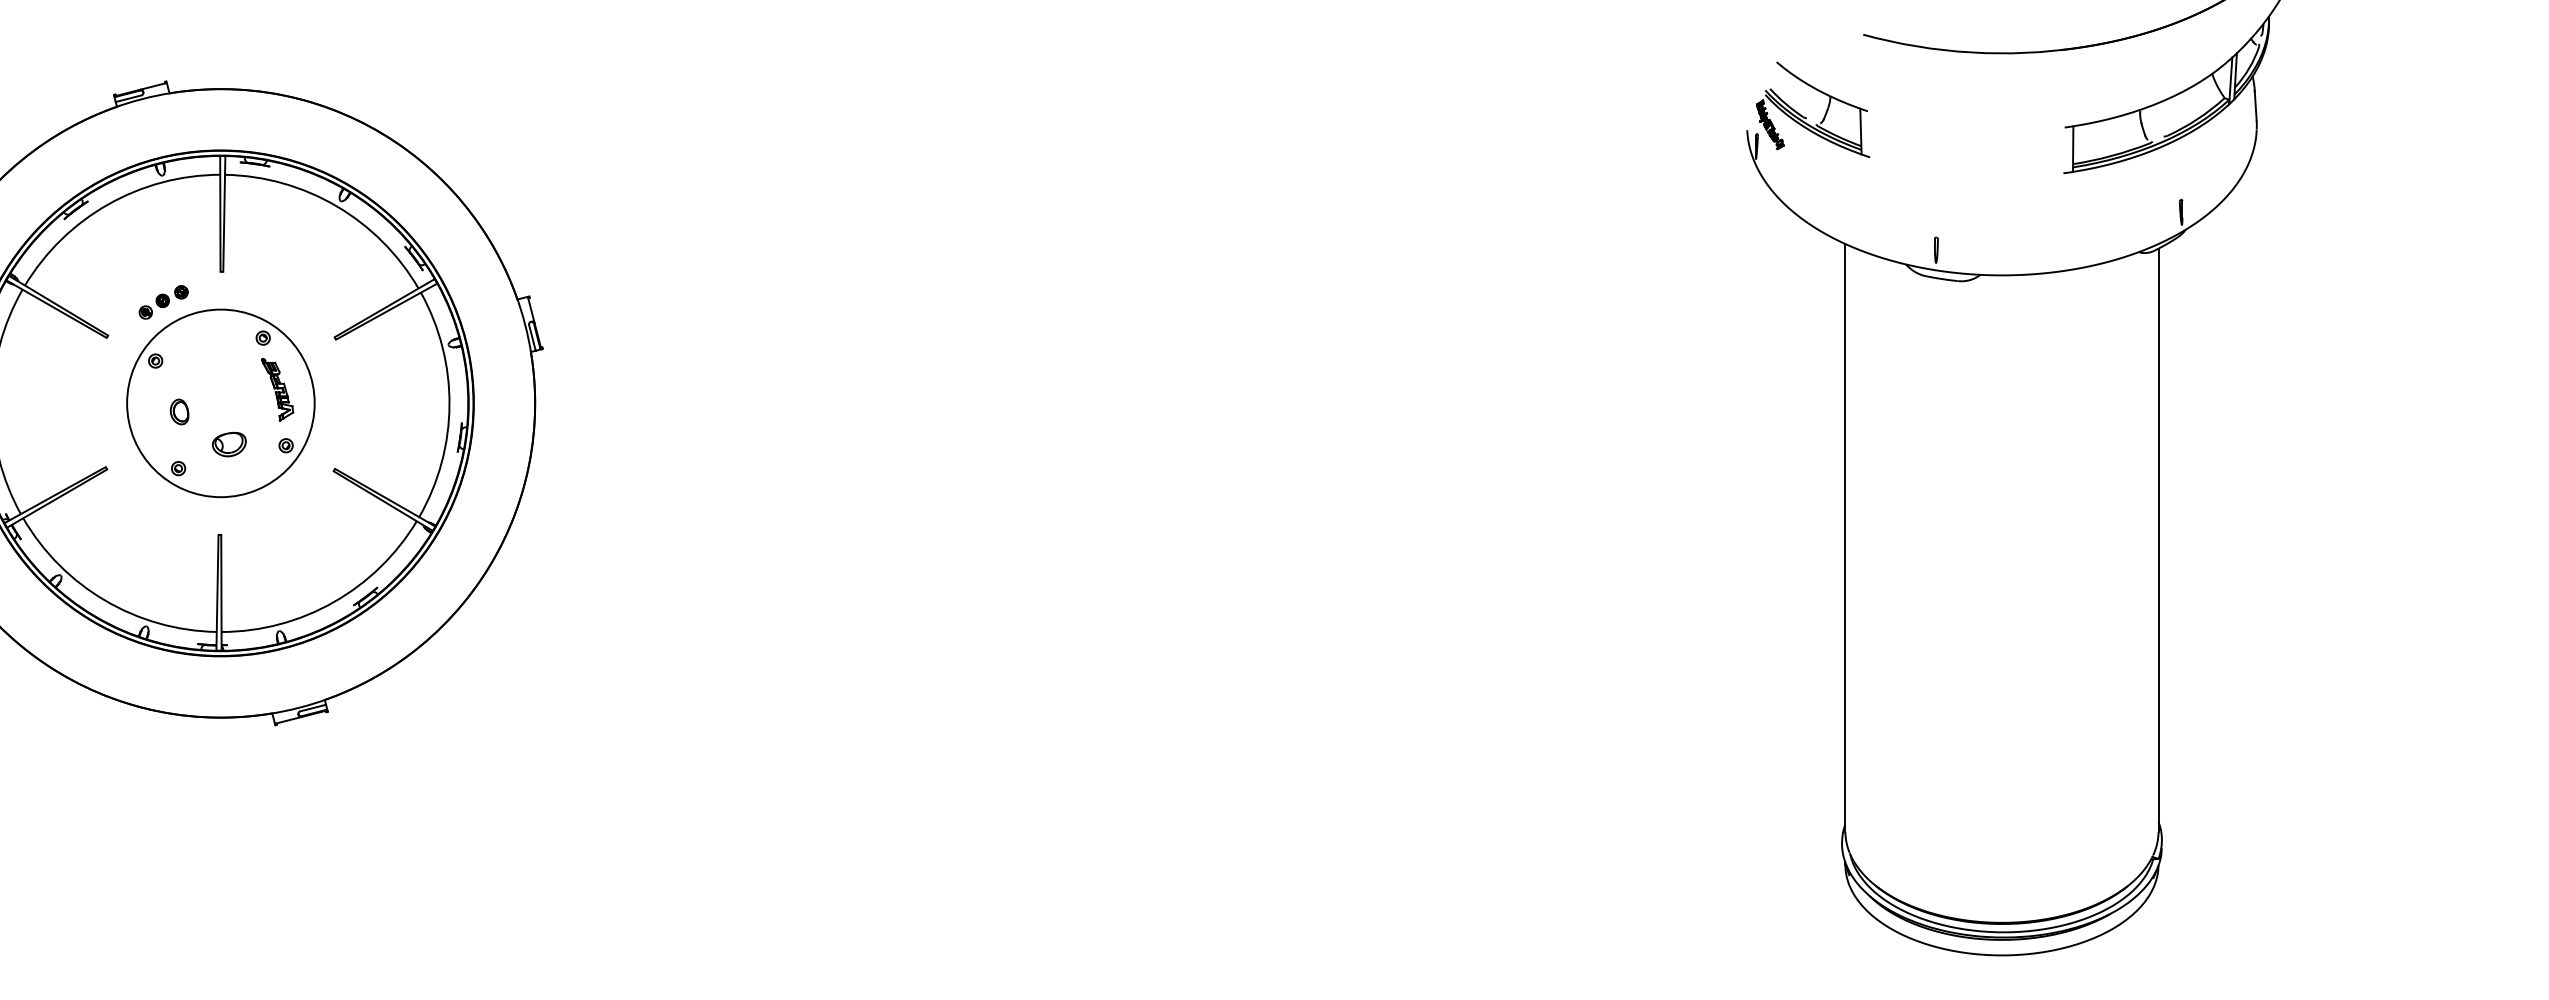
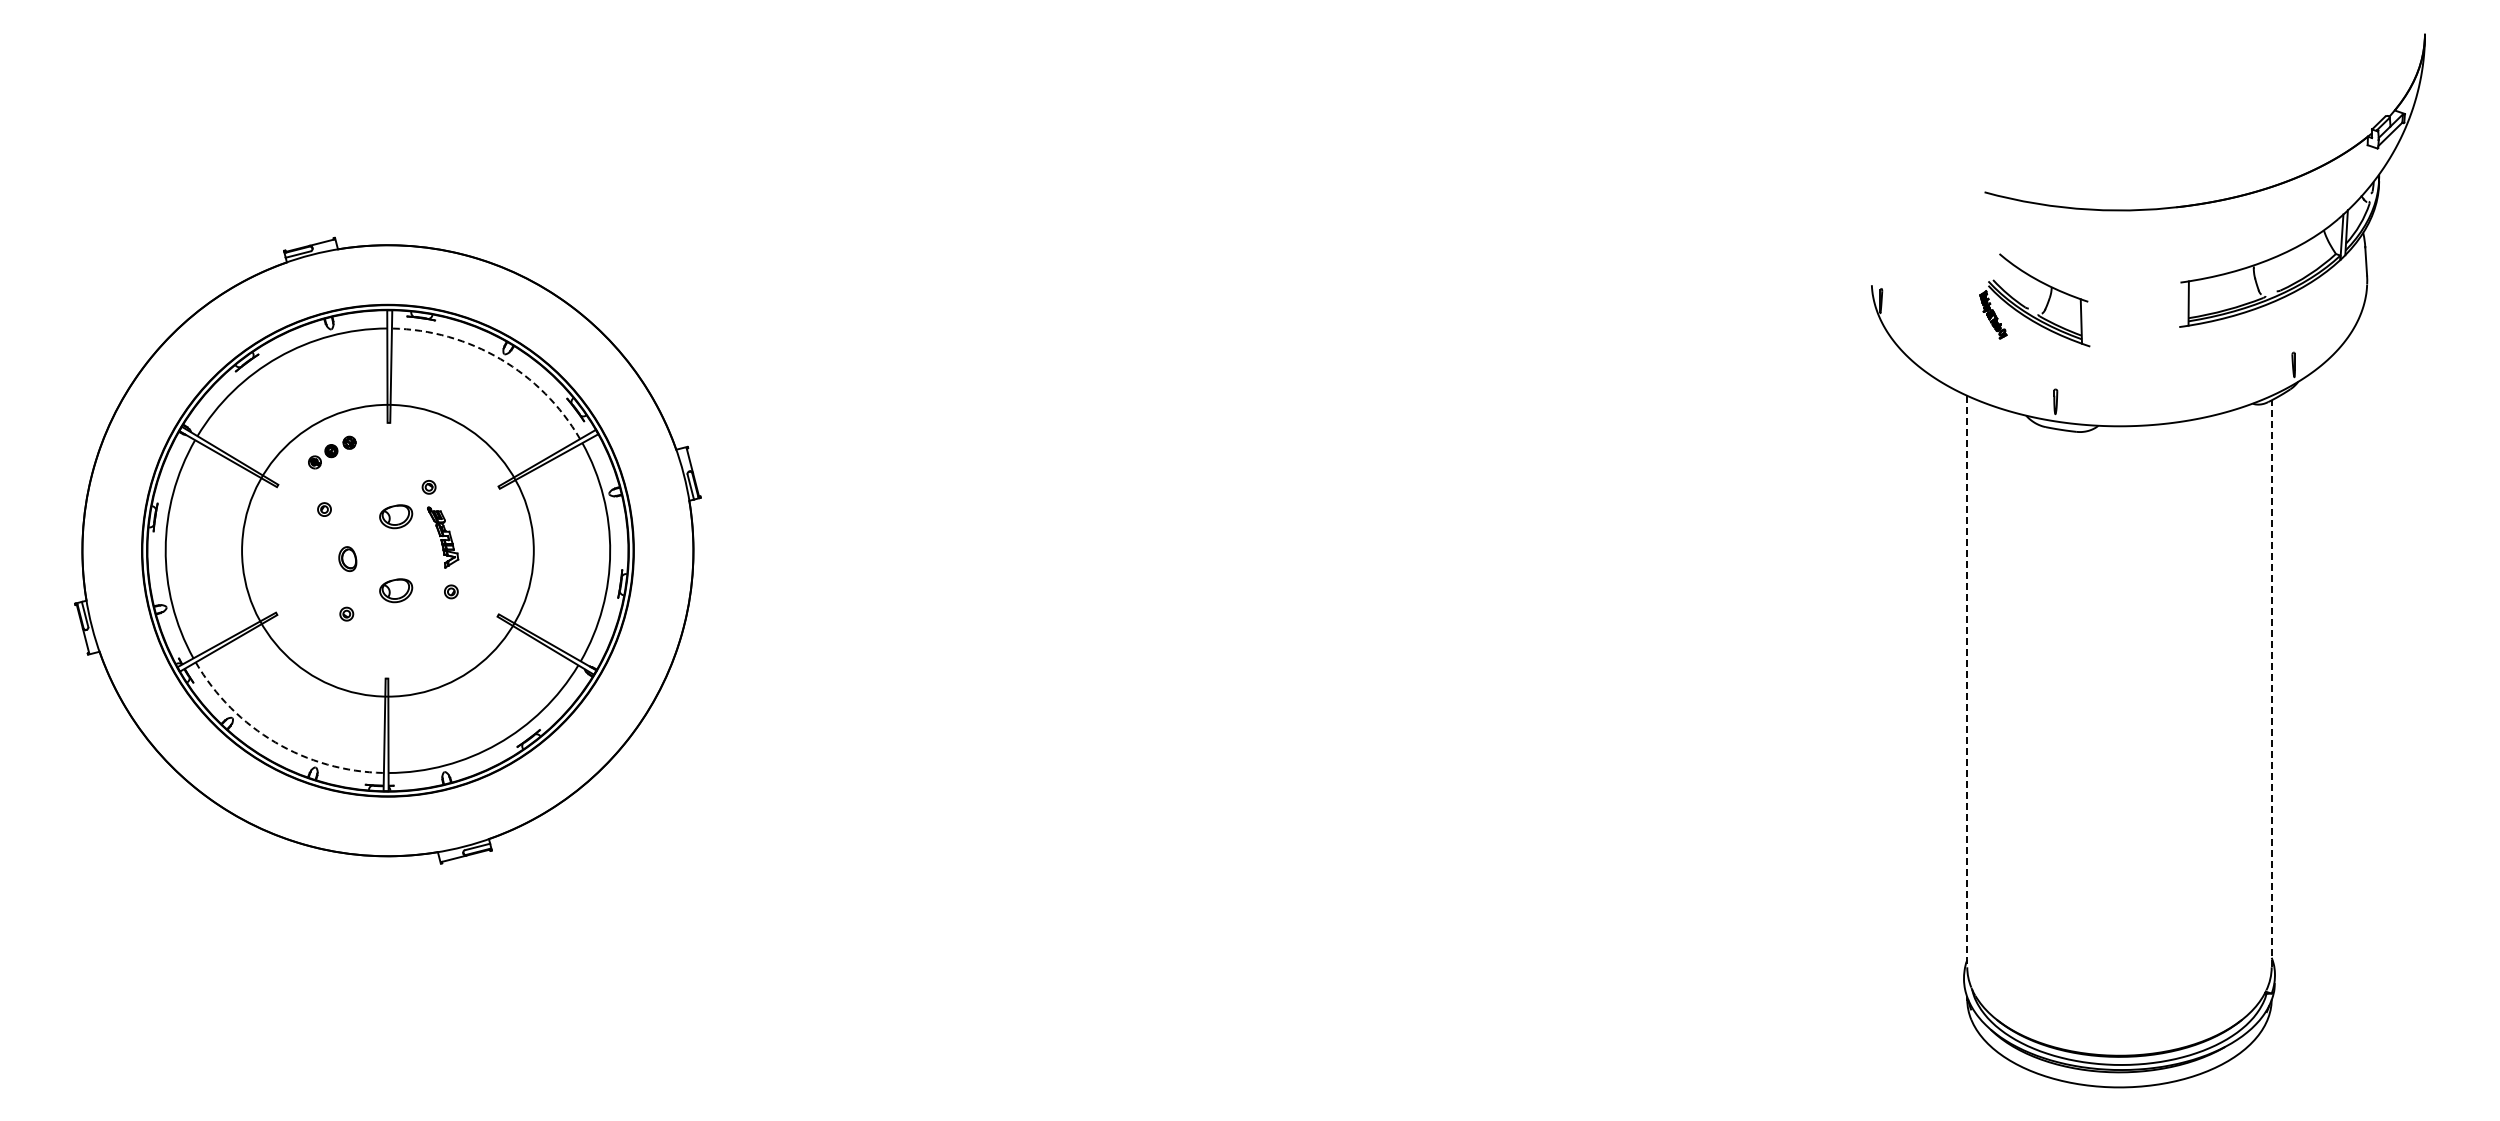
part: (1806, 117) -> (2028, 307), moved
arc: (336, 206) -> (500, 359), solid -> dashed
part: (229, 368) -> (396, 516), added
circle: (220, 403) -> (387, 550), size x1.6
line: (1845, 537) -> (1967, 681), solid -> dashed
line: (2158, 539) -> (2271, 683), solid -> dashed
arc: (105, 600) -> (275, 742), solid -> dashed

